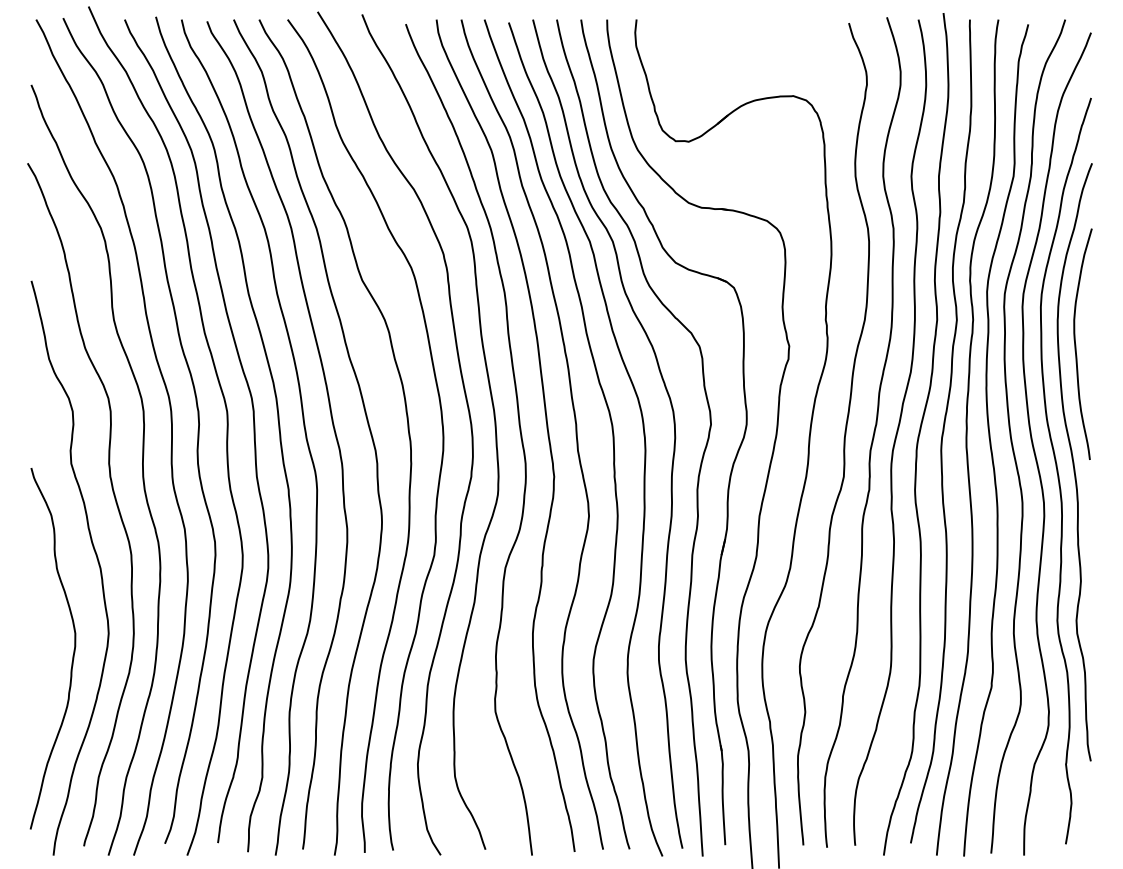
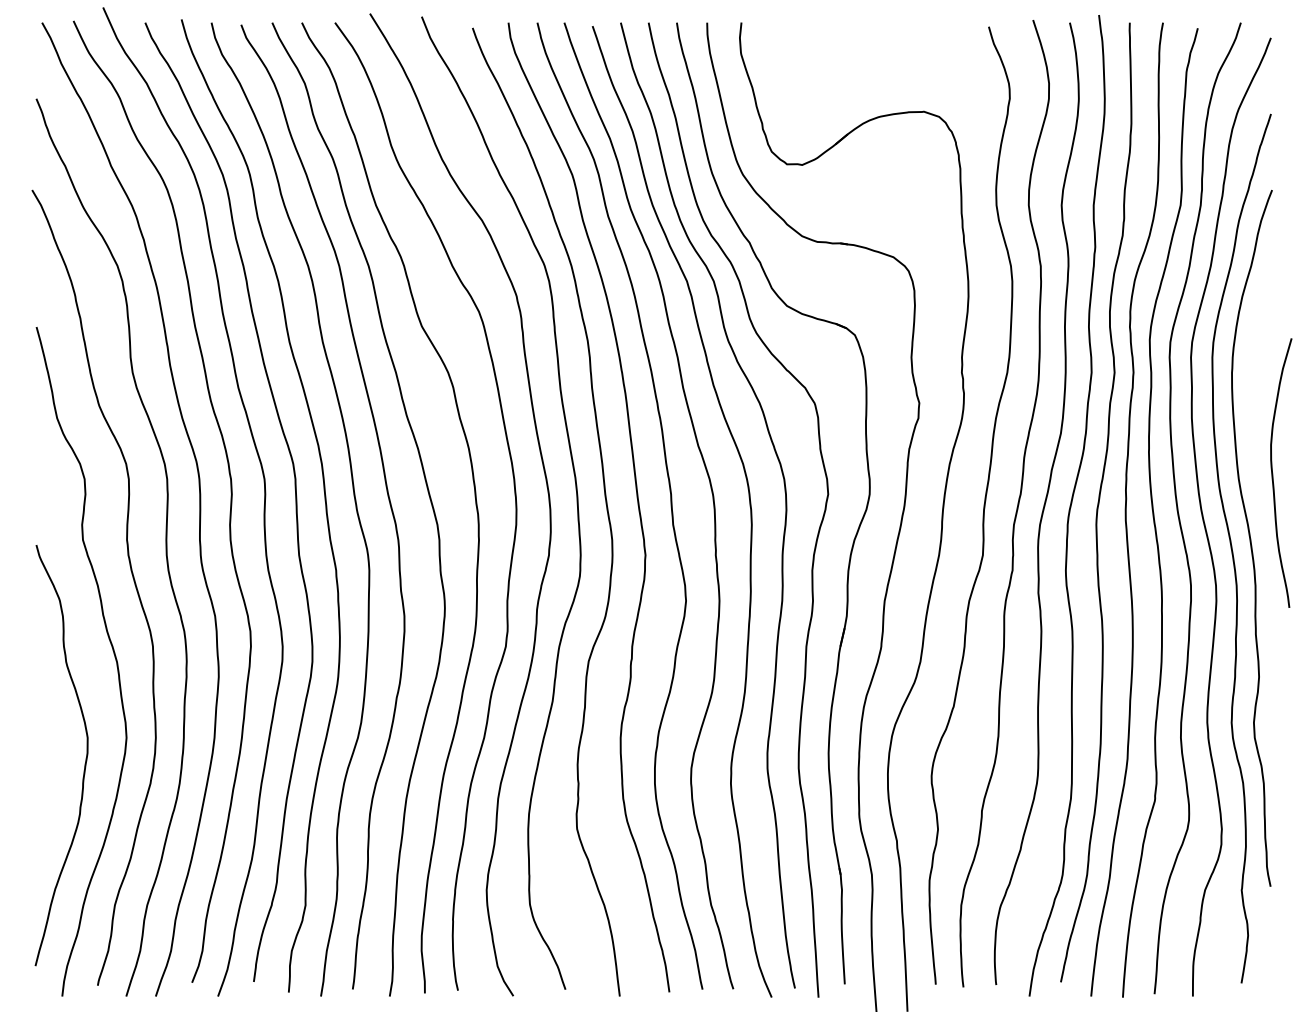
curve: (1076, 344) -> (1273, 473), moved

